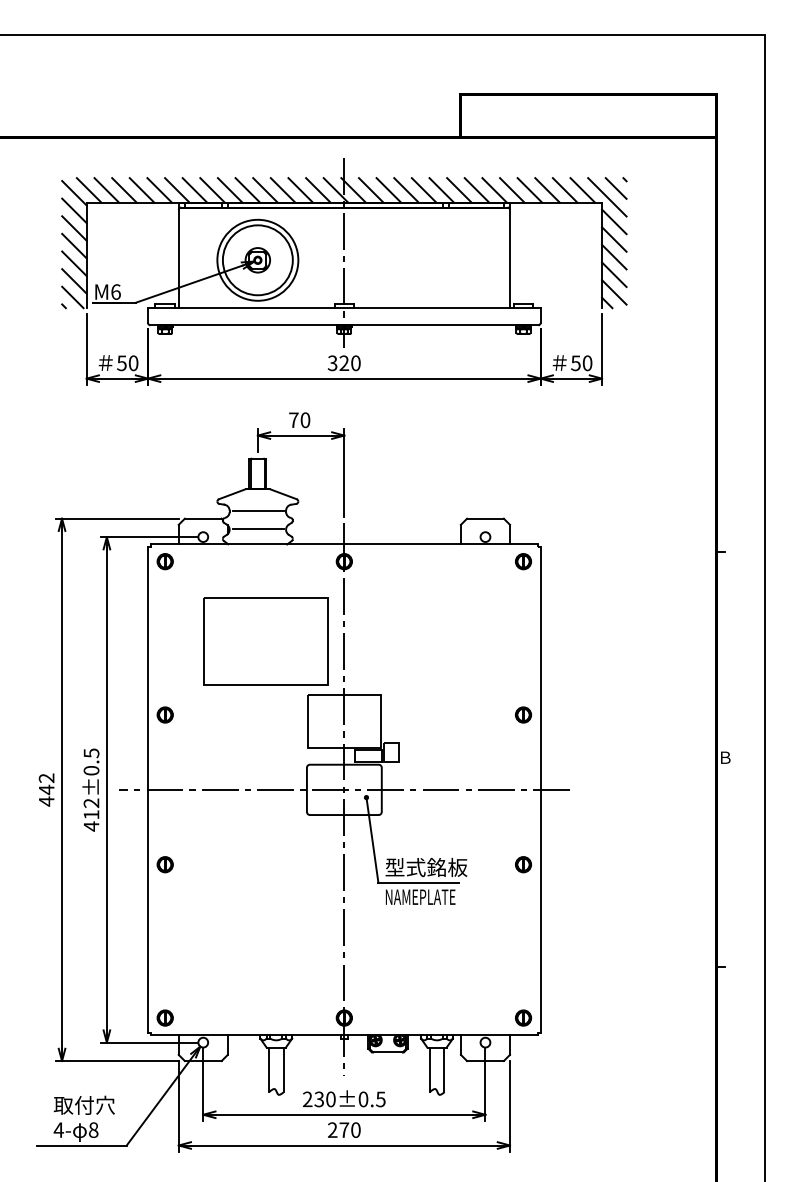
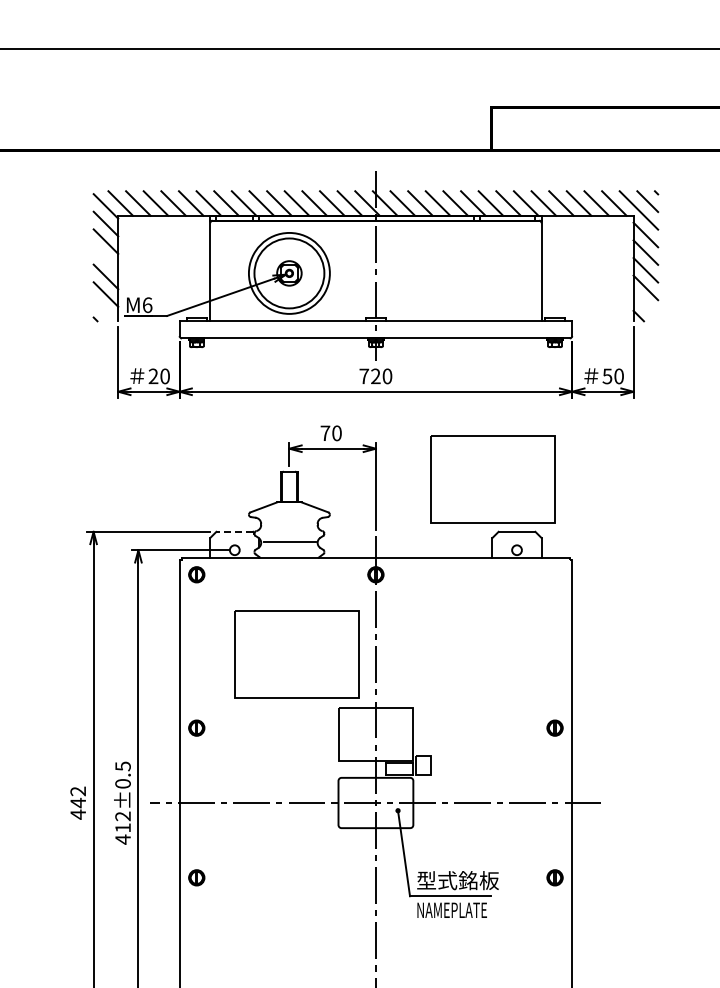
line: (74, 245) -> (106, 258), removed
line: (614, 292) -> (646, 305), removed
line: (72, 297) -> (104, 310), removed
text: (121, 363) -> (153, 376), 50 -> 20
text: (332, 363) -> (364, 376), 320 -> 720
part: (461, 466) -> (493, 479), added
line: (258, 510) -> (290, 523), removed
line: (202, 518) -> (234, 531), solid -> dashed
part: (523, 561) -> (555, 574), removed

